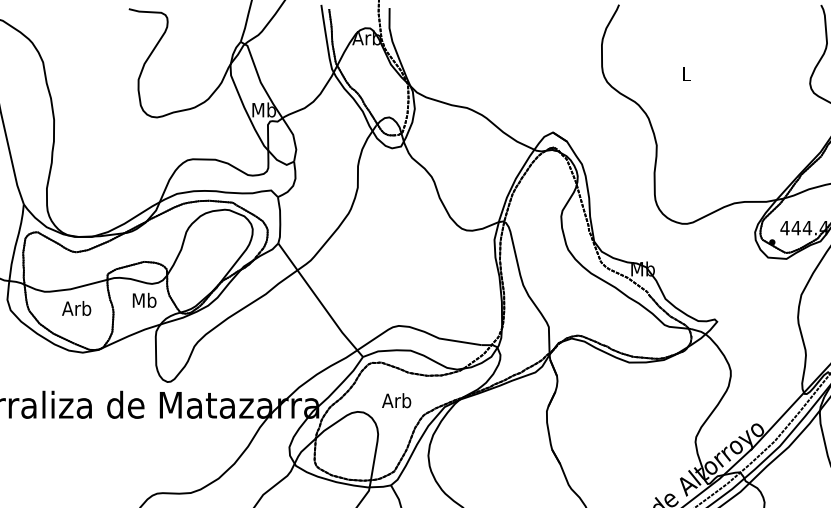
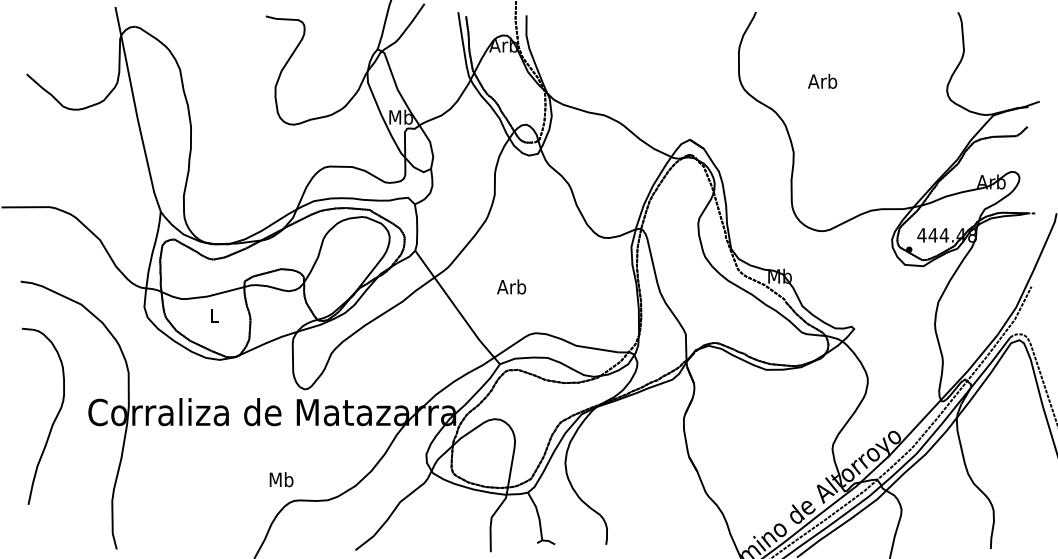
text: (685, 73) -> (822, 80), L -> Arb
text: (144, 300) -> (281, 479), moved
text: (76, 308) -> (213, 315), Arb -> L
text: (396, 400) -> (511, 286), moved

